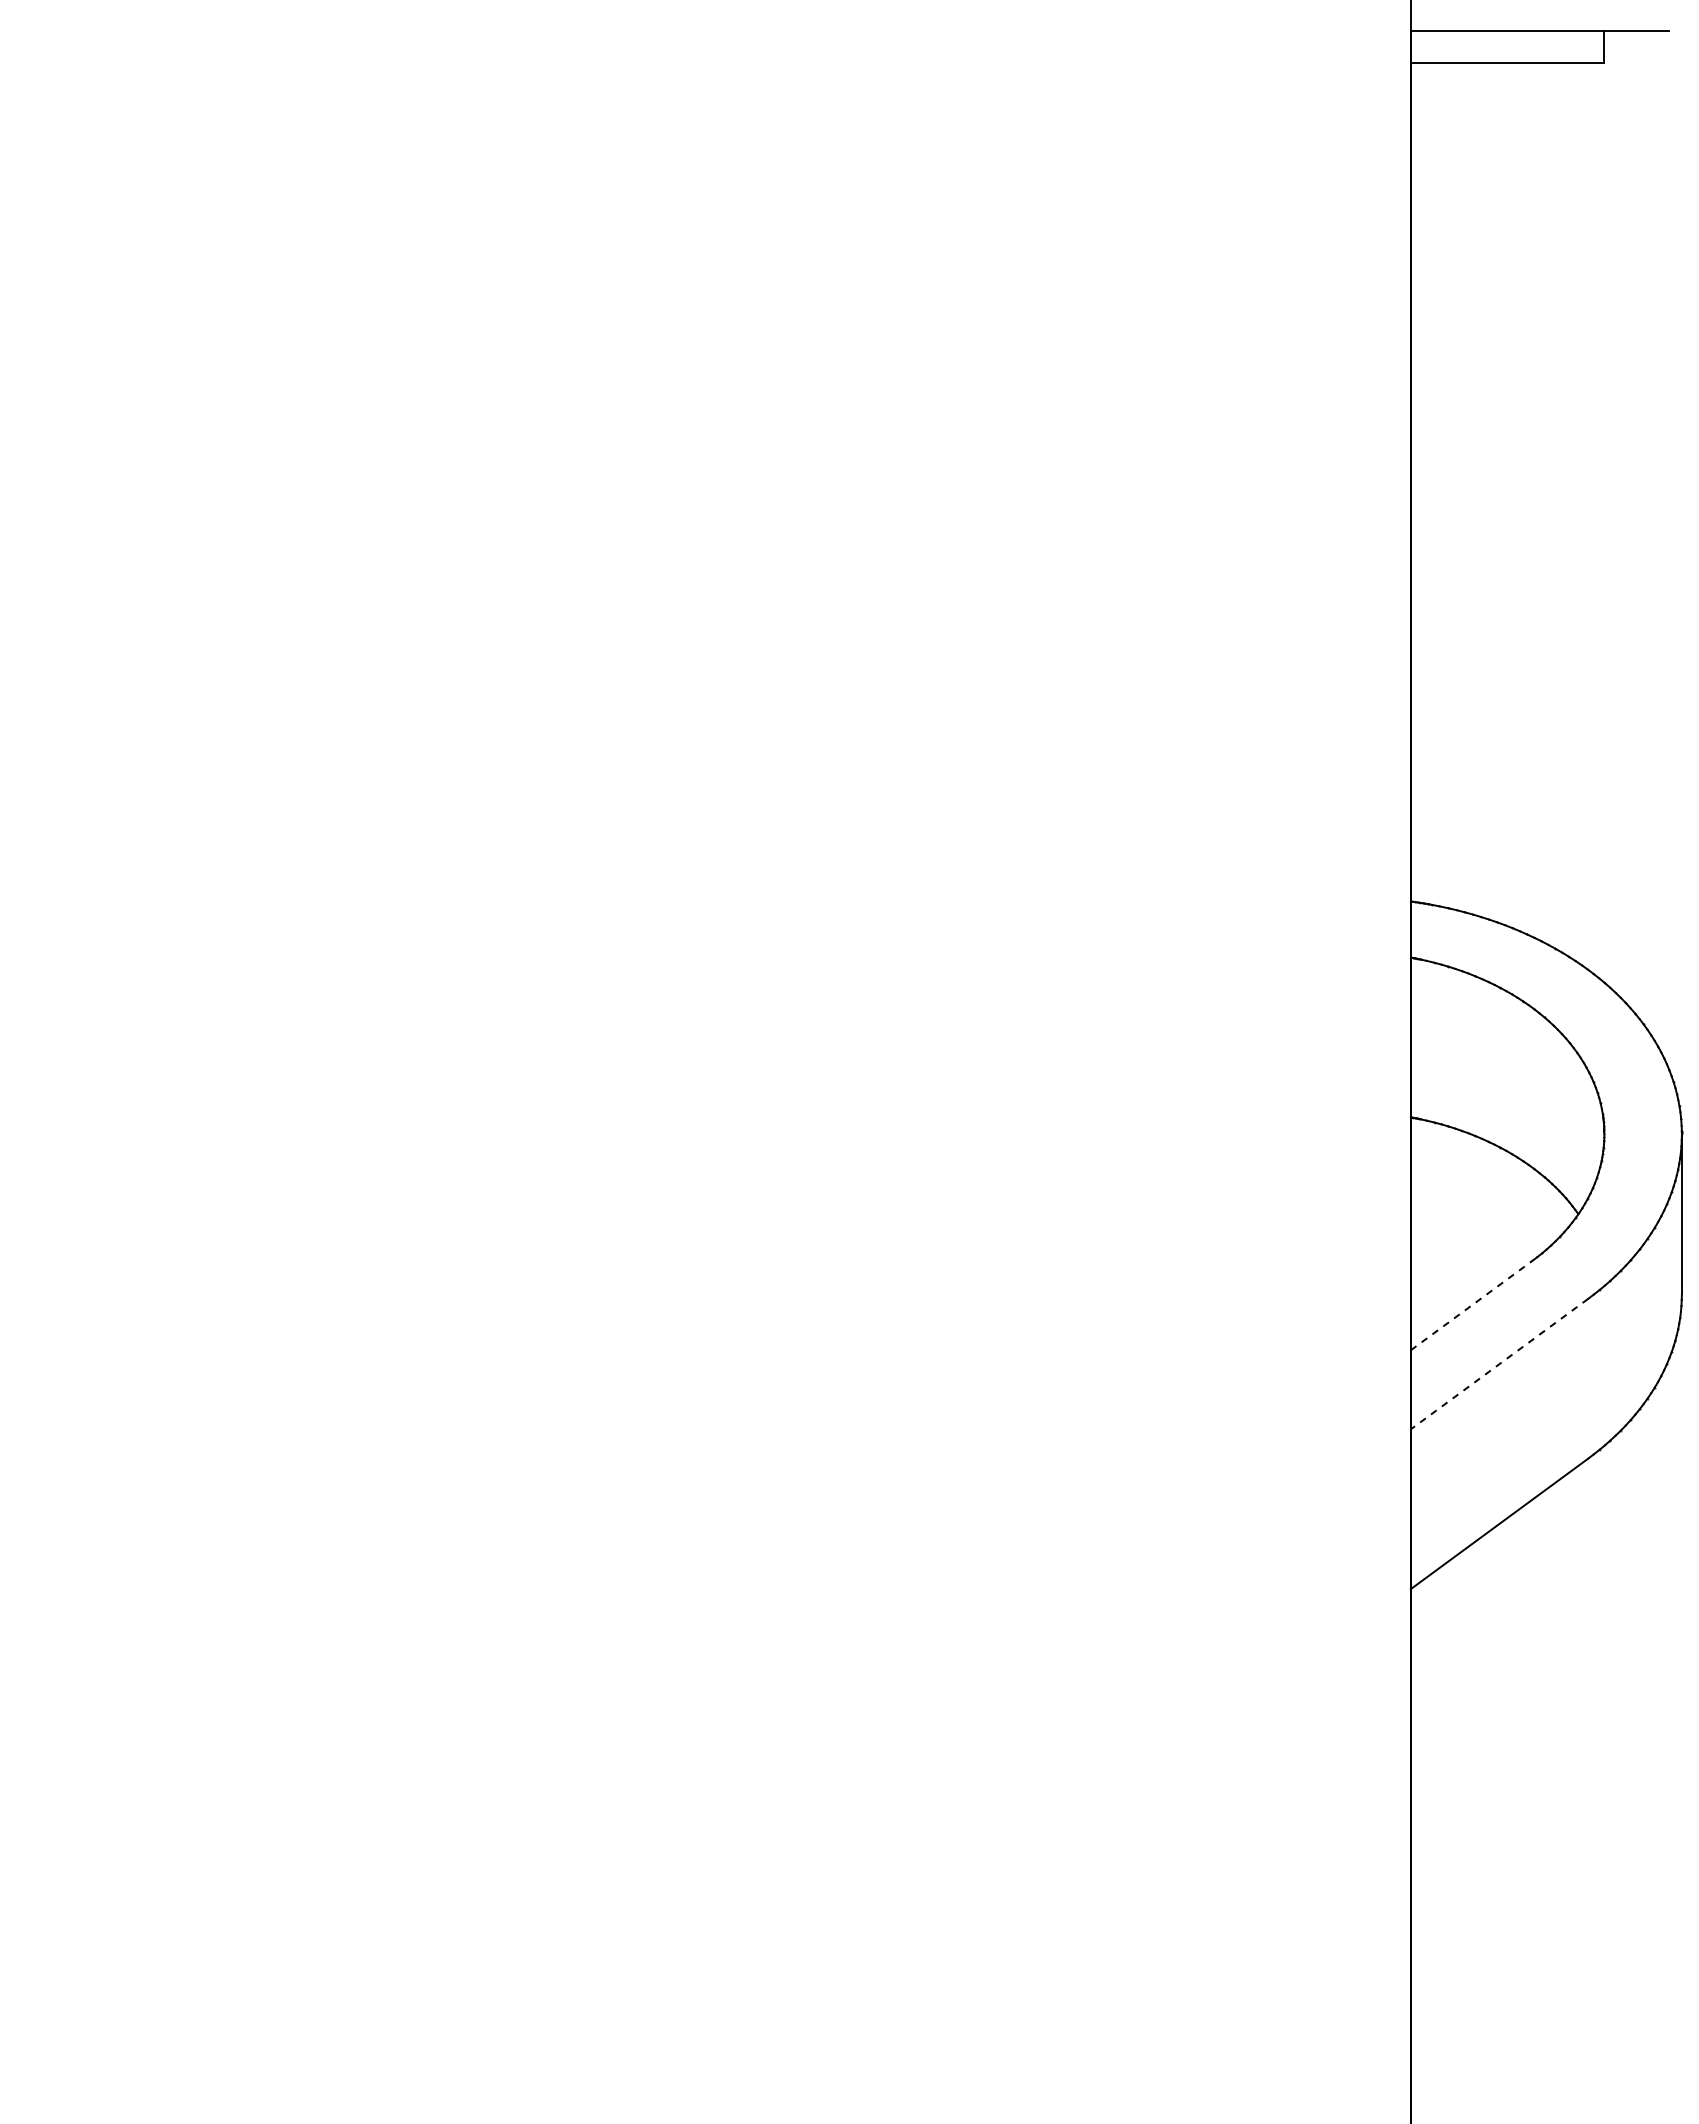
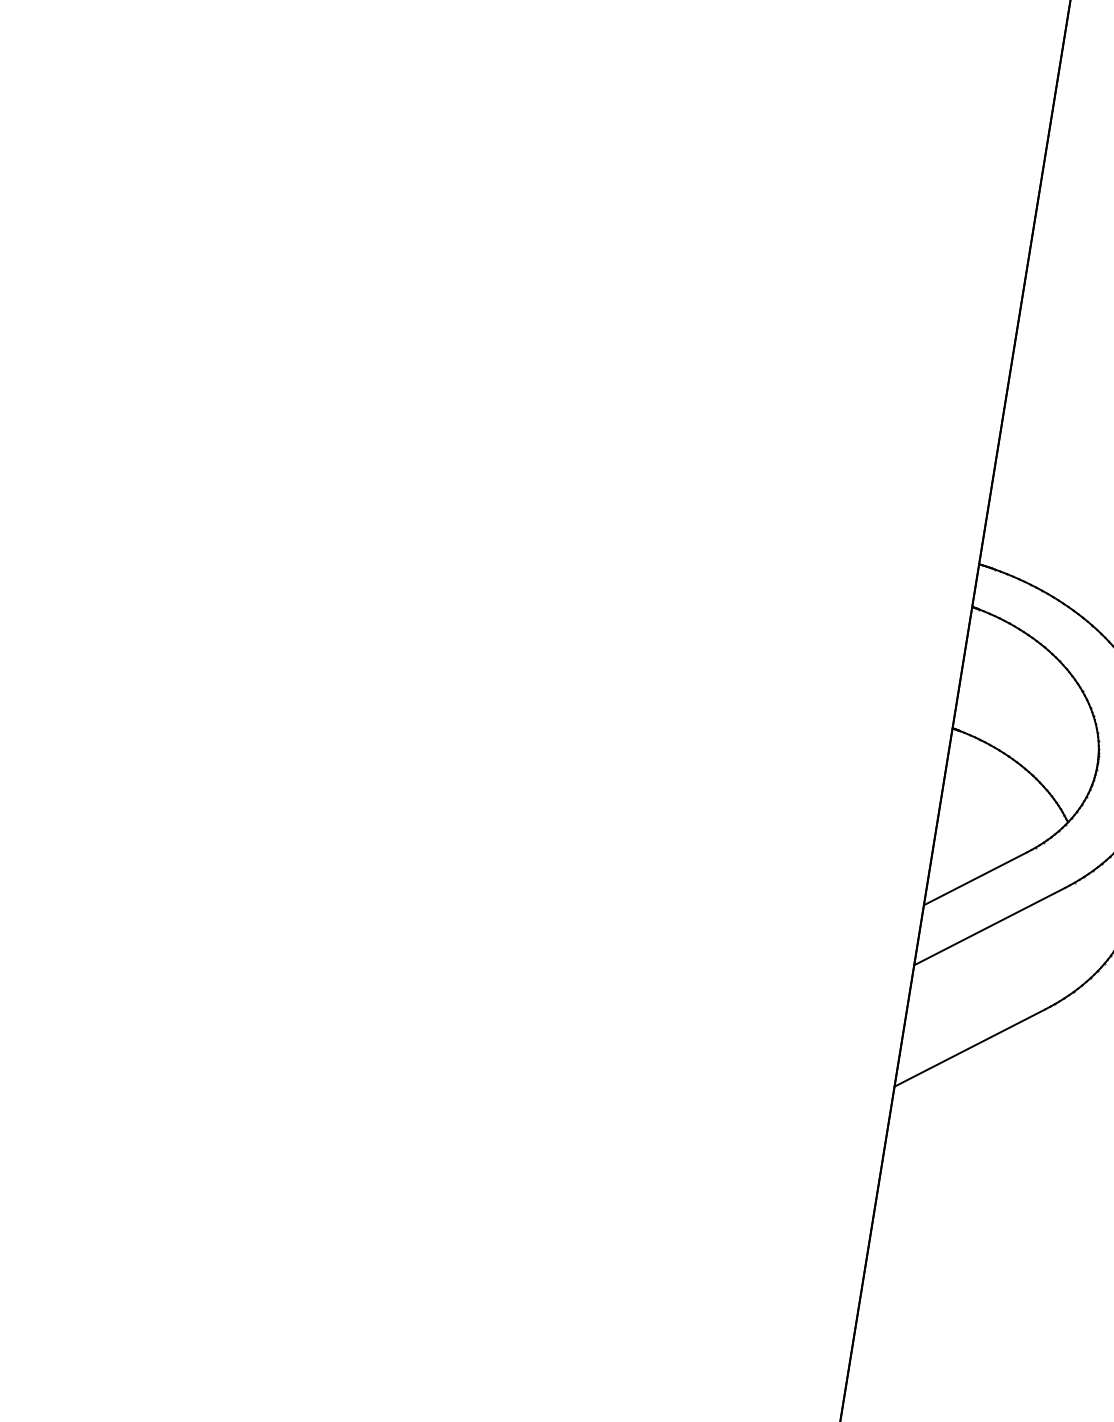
line: (1471, 1305) -> (975, 878), dashed -> solid
line: (1499, 1364) -> (989, 926), dashed -> solid

